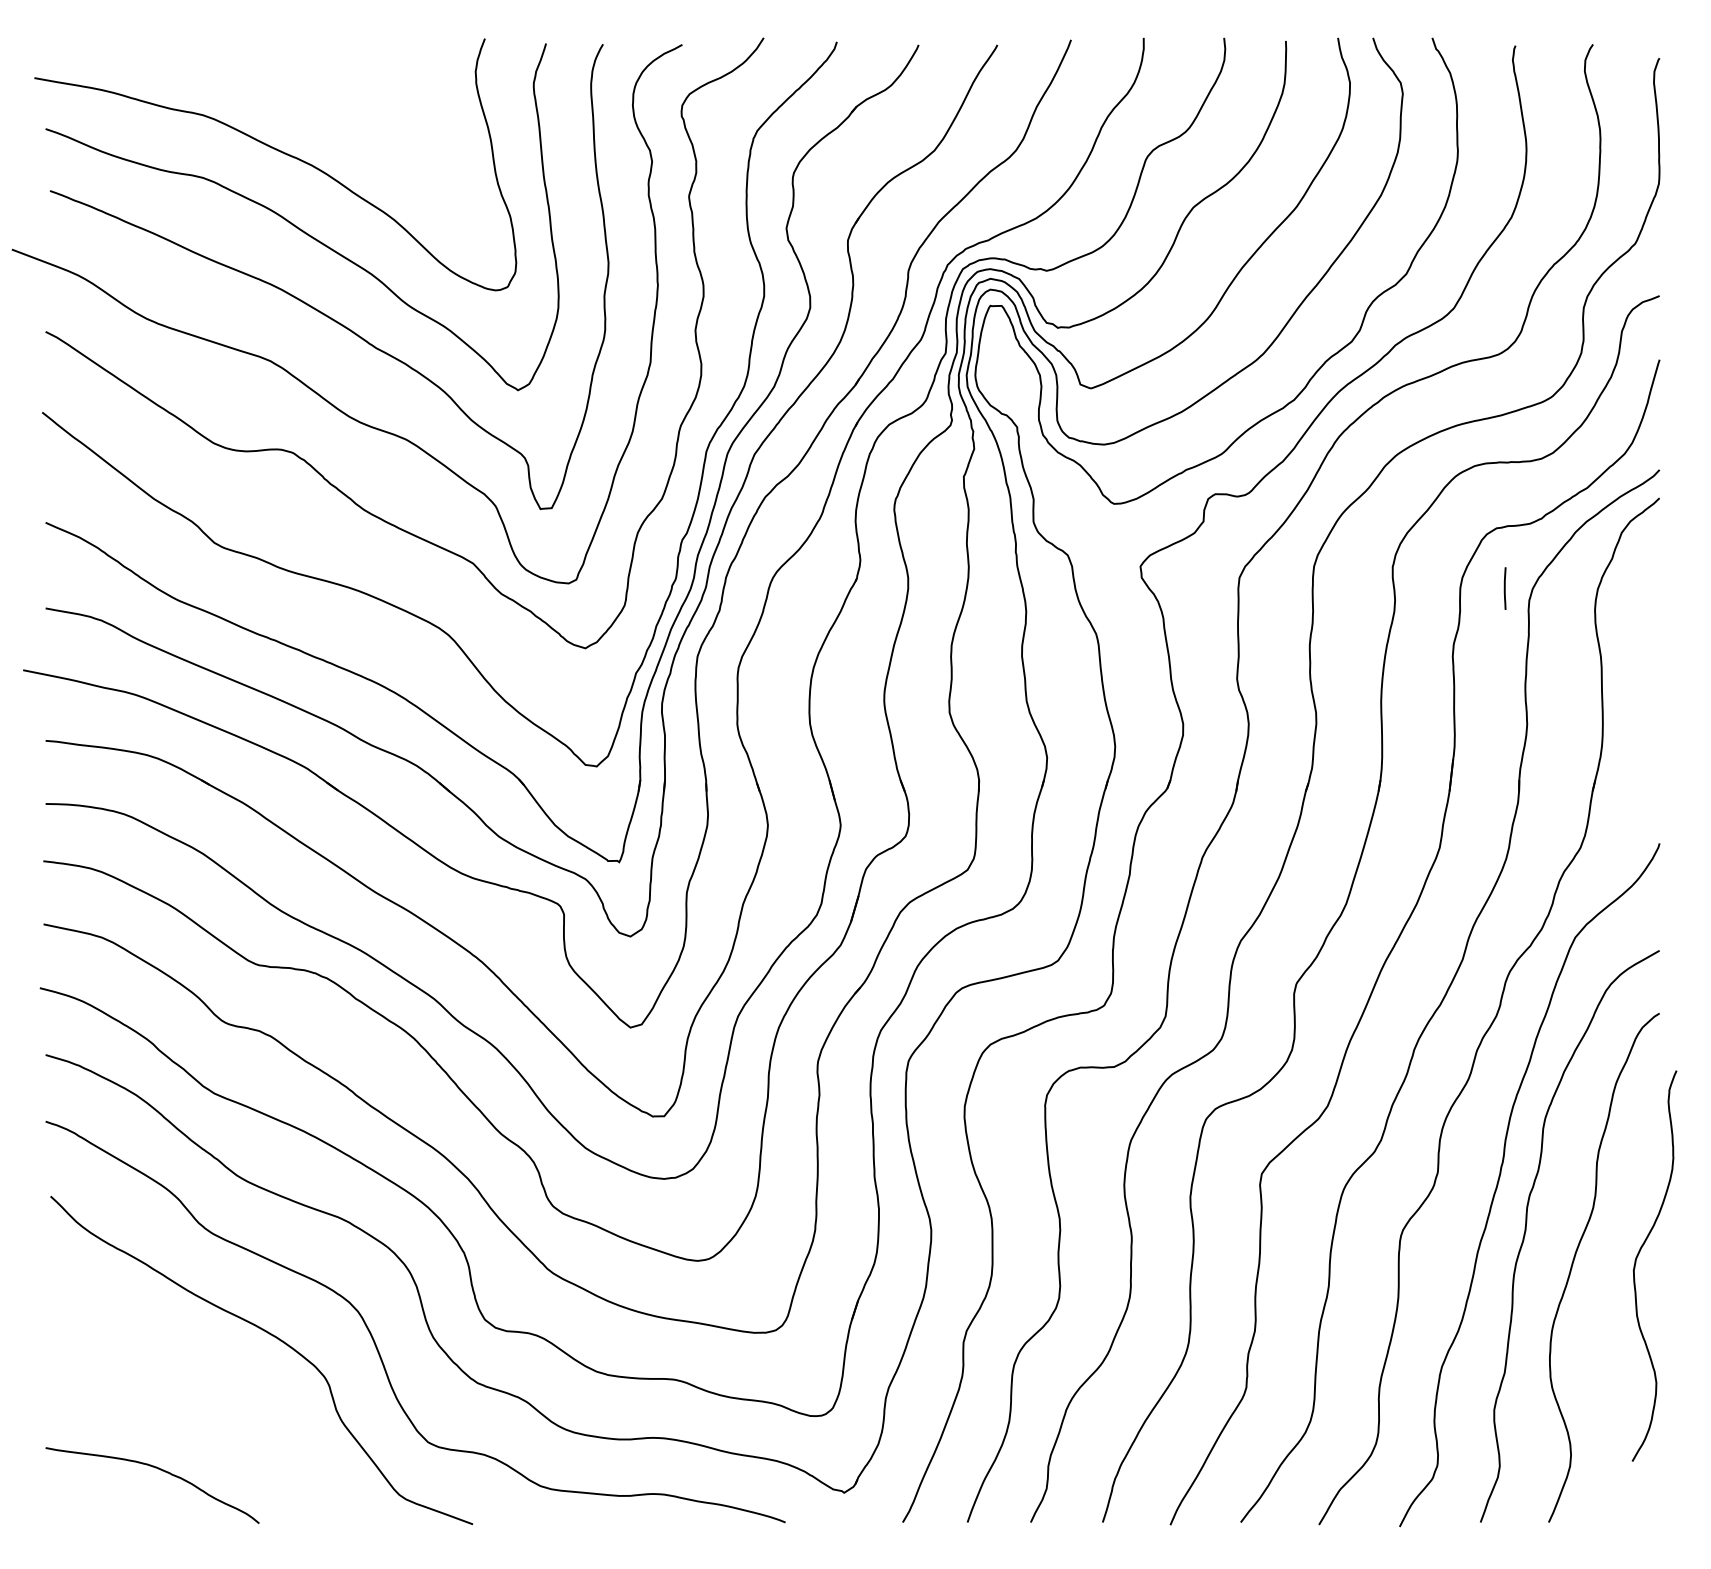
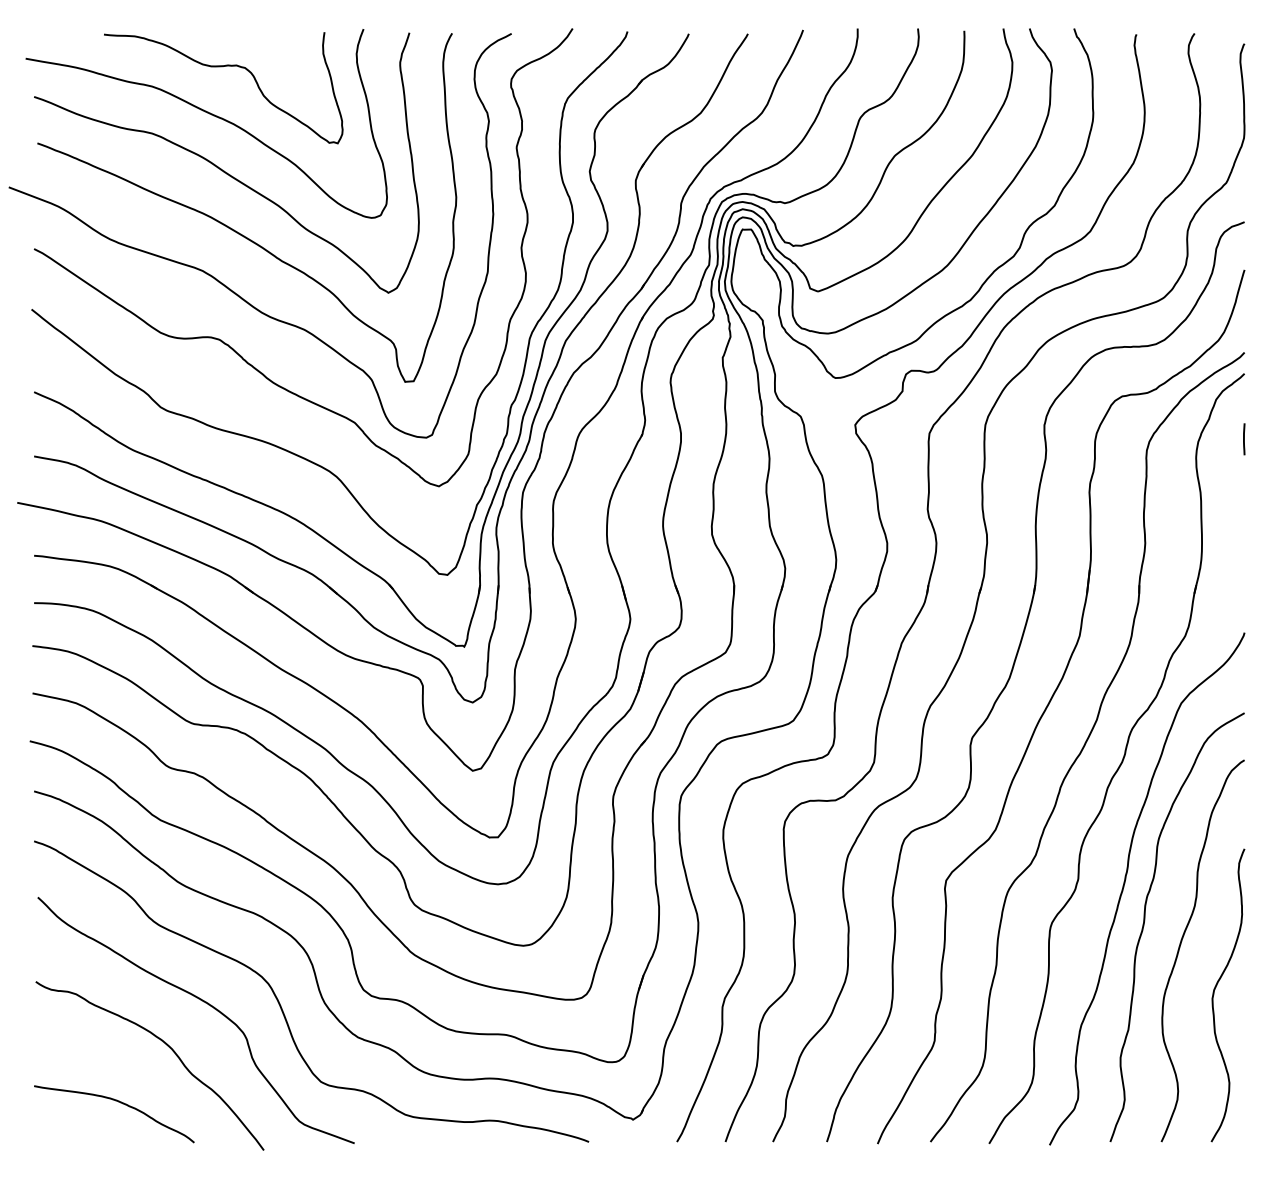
curve: (294, 89) -> (220, 67), added
line: (1504, 588) -> (1243, 439), moved
curve: (1636, 1263) -> (1214, 993), moved
curve: (224, 1395) -> (168, 1046), added

